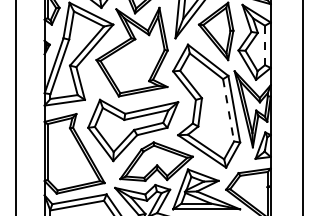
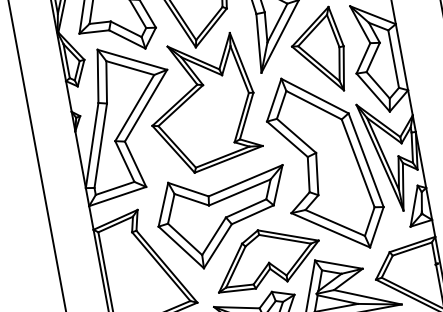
line: (264, 45) -> (392, 59), dashed -> solid
line: (228, 110) -> (358, 163), dashed -> solid

